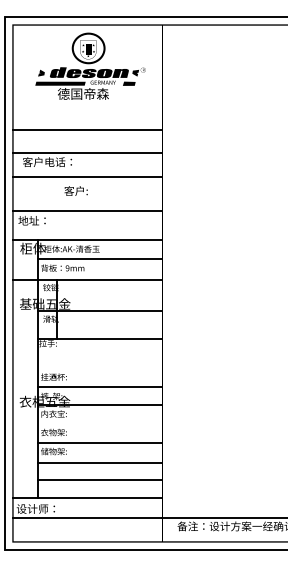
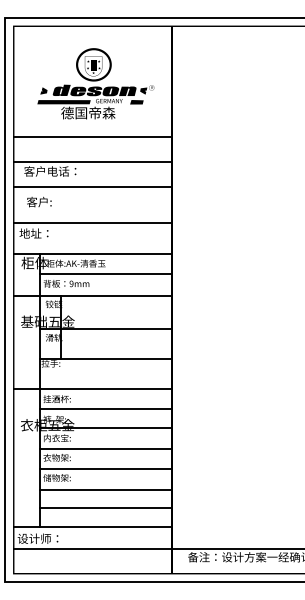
text: (90, 65) -> (95, 82), moved
text: (75, 190) -> (38, 201), moved
line: (87, 367) -> (92, 388), added
line: (99, 423) -> (105, 448), added

